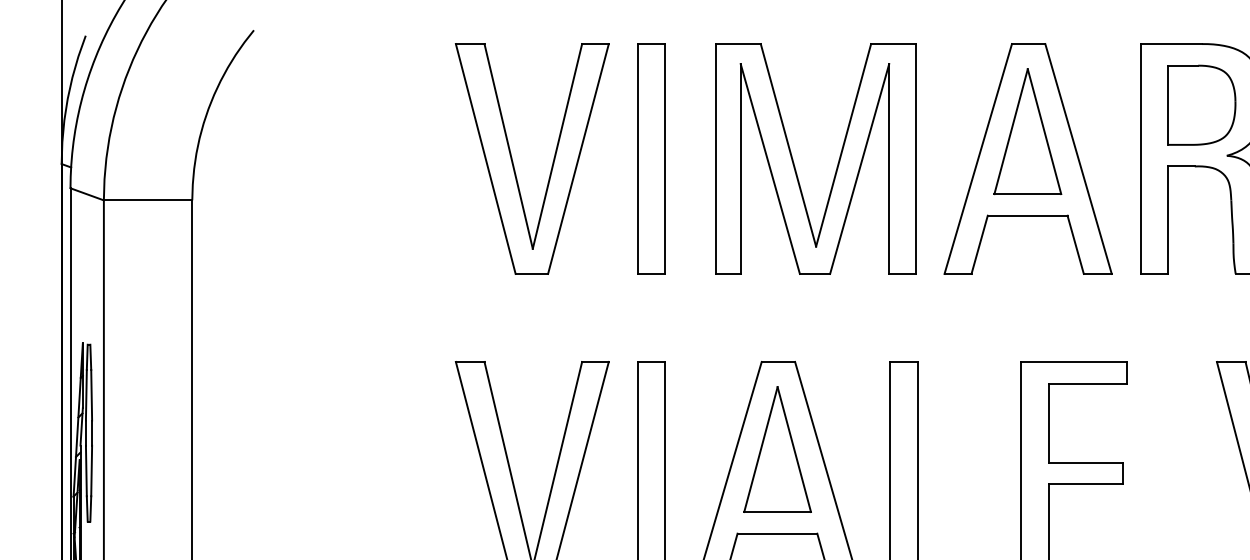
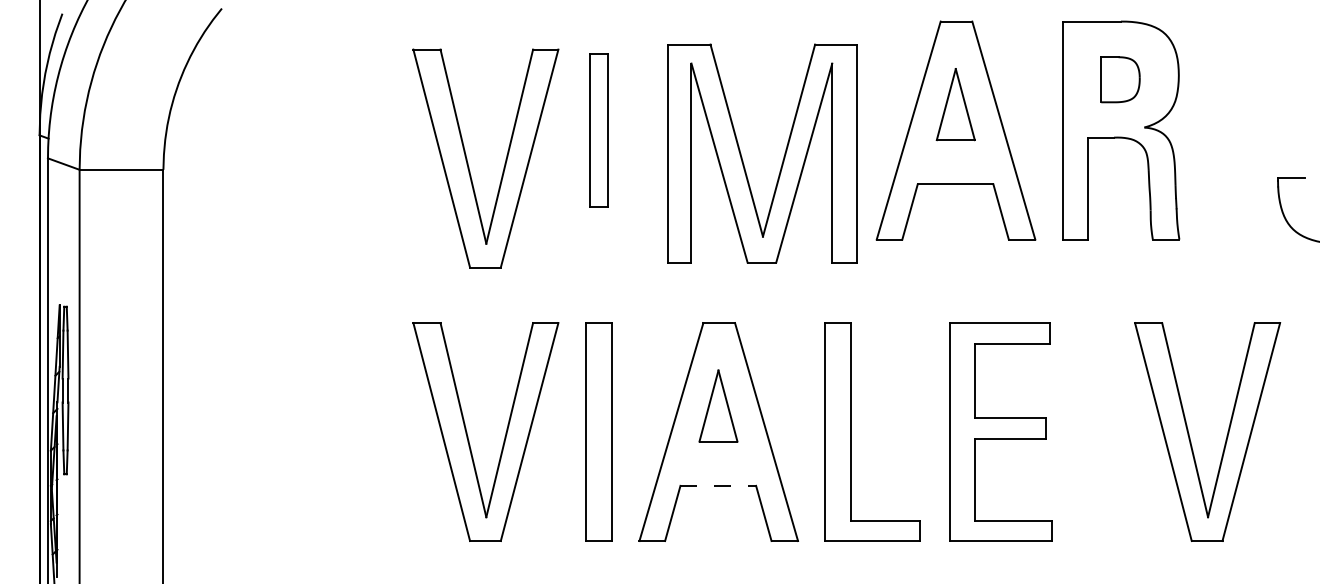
part: (1201, 105) -> (1120, 79), size x0.6
part: (1027, 131) -> (955, 104), size x0.6
part: (651, 158) -> (598, 130), size x0.7
part: (514, 163) -> (468, 162), moved
part: (795, 166) -> (743, 160), moved
part: (777, 448) -> (718, 405), size x0.6
line: (777, 533) -> (718, 485), solid -> dashed

